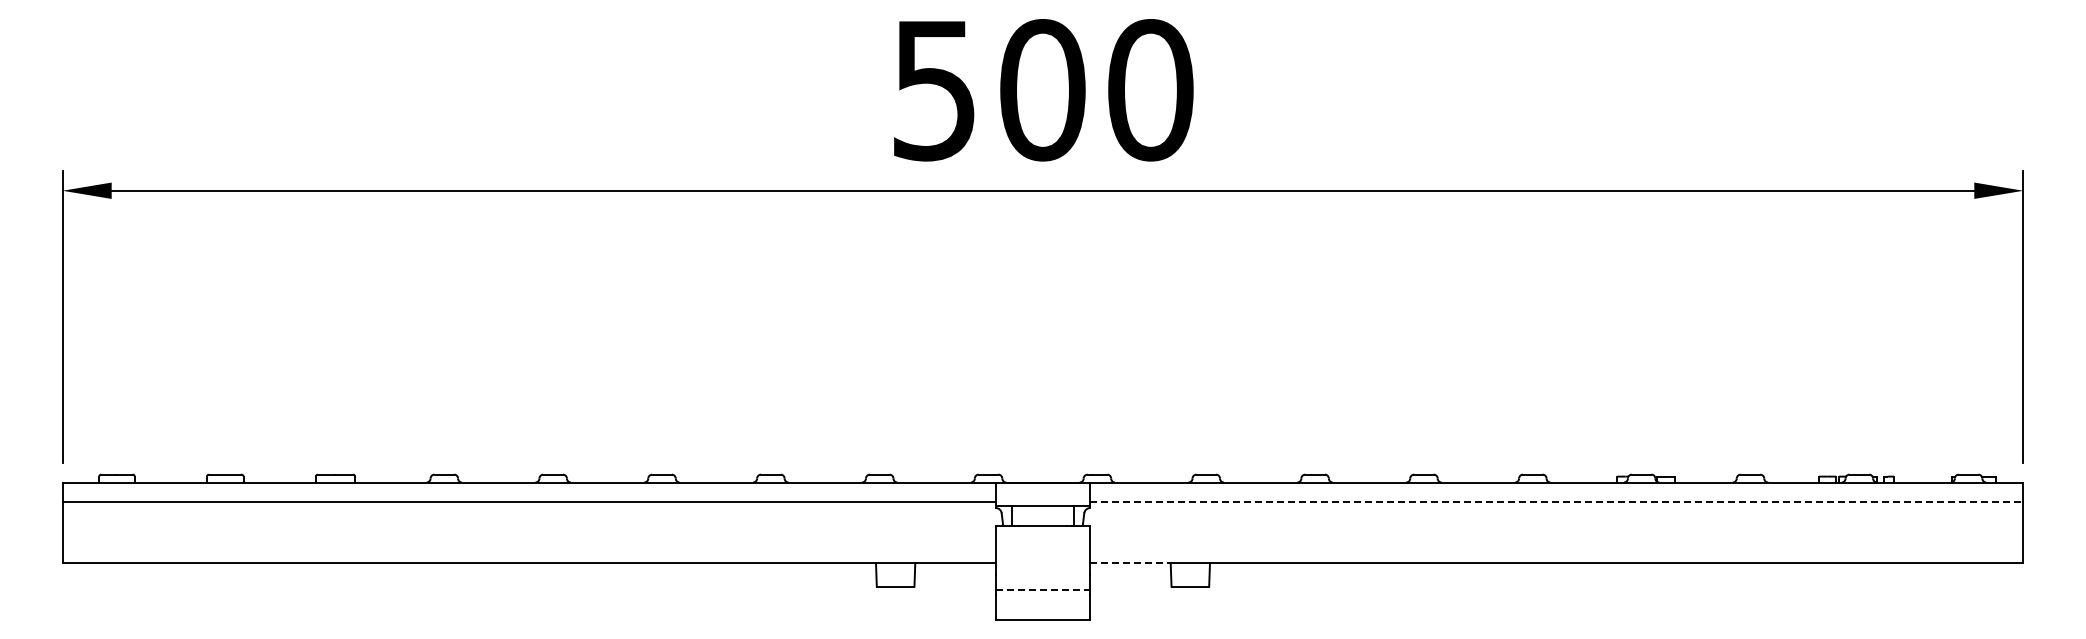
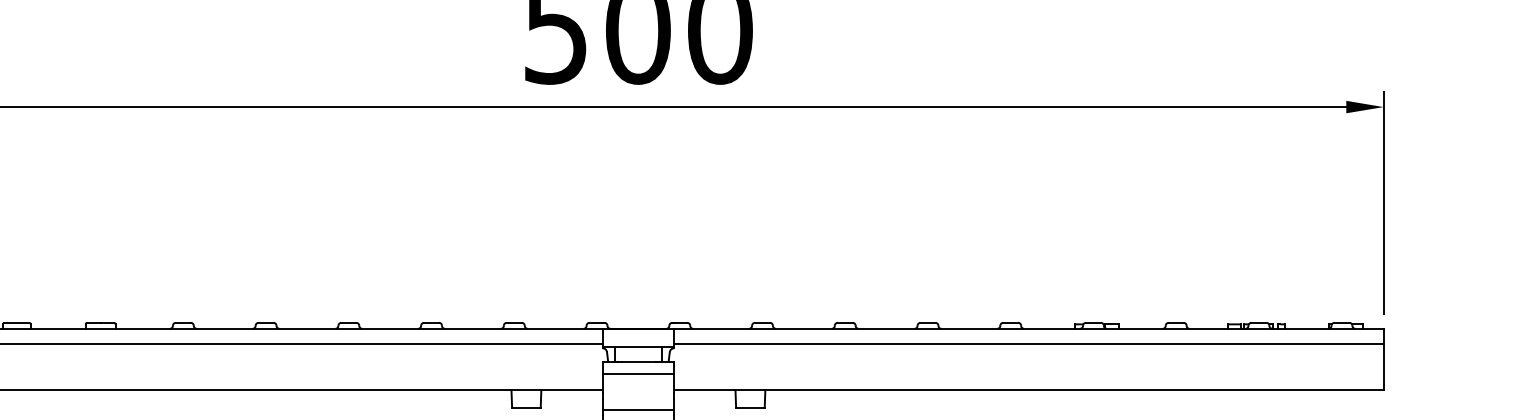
line: (1556, 502) -> (1028, 344), dashed -> solid
line: (1042, 541) -> (638, 373), added
line: (1130, 563) -> (704, 390), dashed -> solid
line: (1043, 589) -> (638, 410), dashed -> solid

